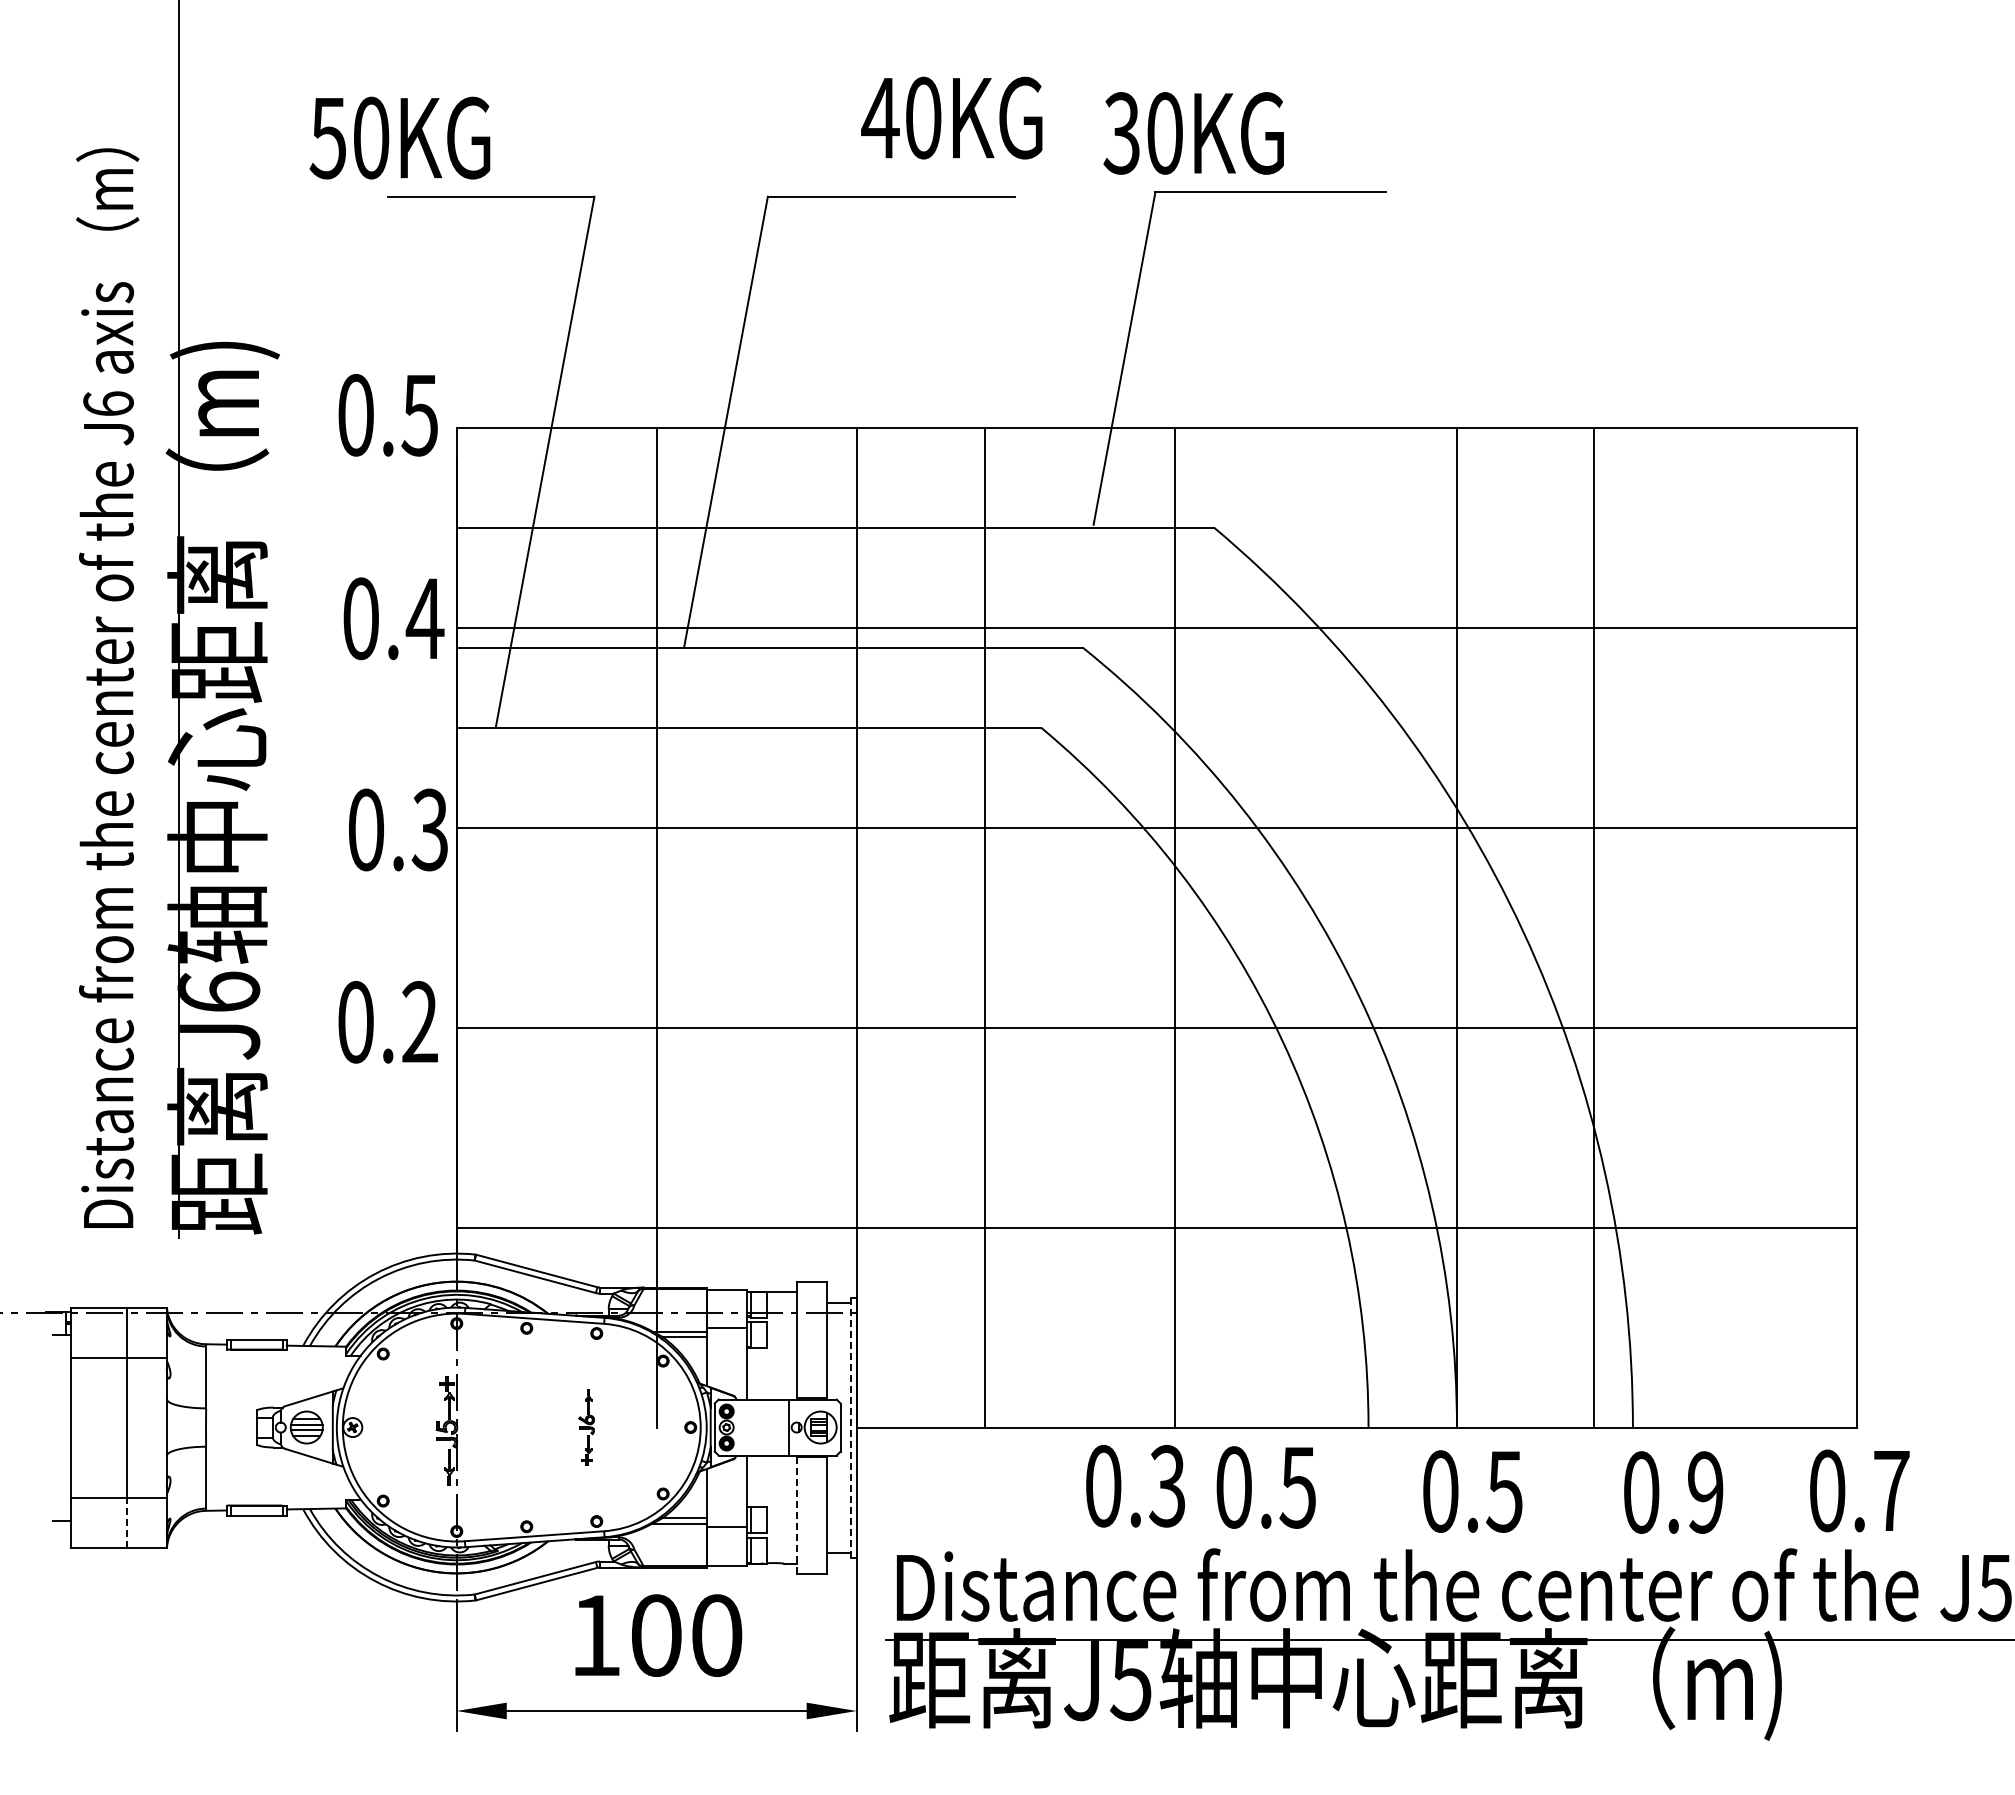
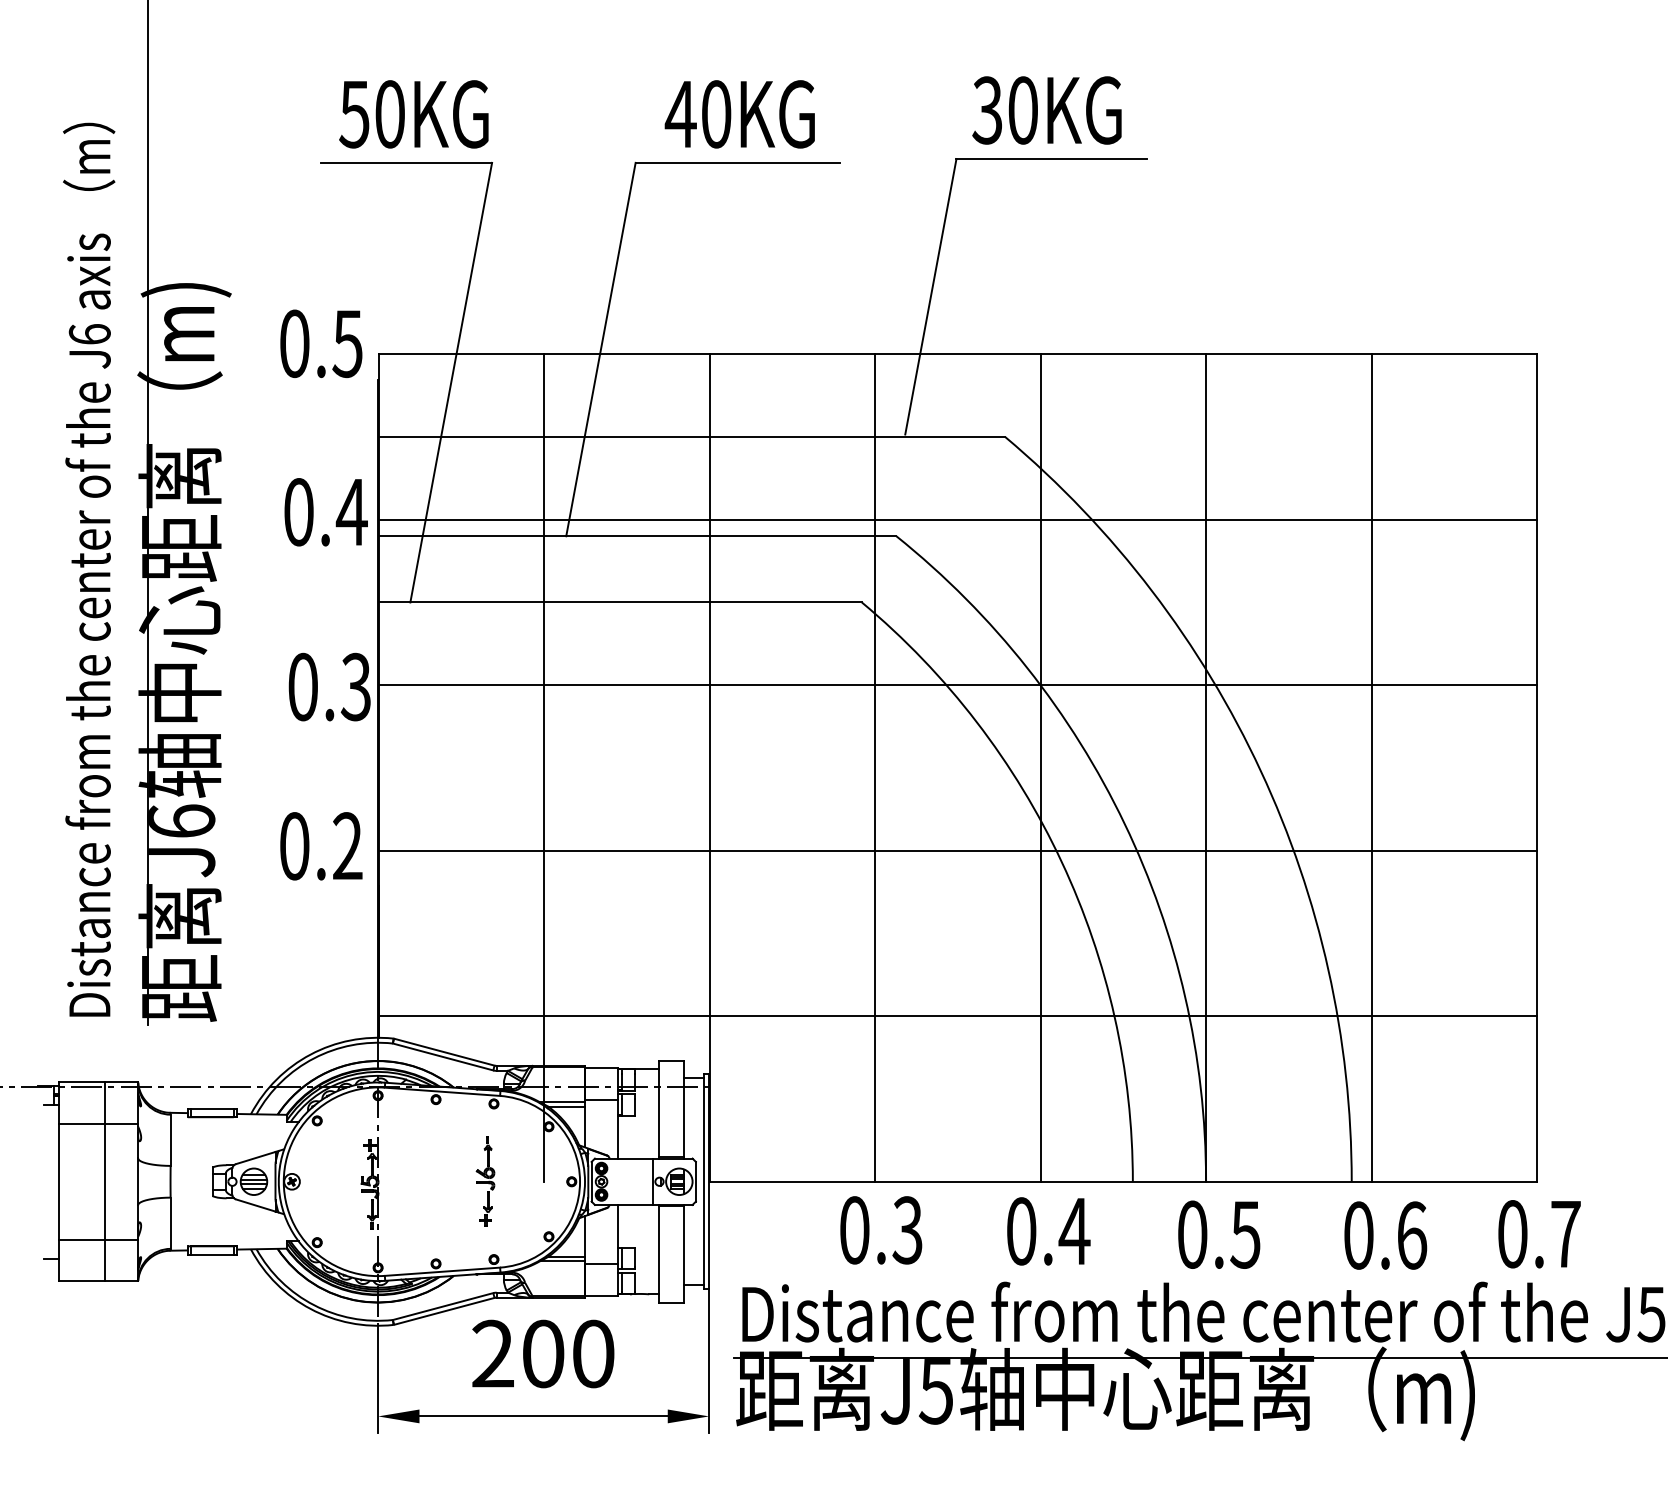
text: (951, 117) -> (739, 113), moved
text: (1193, 133) -> (1046, 110), moved
text: (399, 137) -> (413, 113), moved
line: (985, 927) -> (875, 767), moved
line: (1175, 927) -> (1040, 767), moved
line: (1593, 927) -> (1371, 767), moved
part: (586, 1426) -> (485, 1180), size x1.43
line: (850, 1427) -> (704, 1181), dashed -> solid
text: (1135, 1486) -> (881, 1230), moved
text: (1297, 1487) -> (1074, 1231), 0.5 -> 0.4
text: (1705, 1492) -> (1411, 1235), 0.9 -> 0.6
line: (796, 1514) -> (659, 1253), dashed -> solid
line: (126, 1522) -> (104, 1260), dashed -> solid
text: (595, 1634) -> (492, 1353), 100 -> 200

